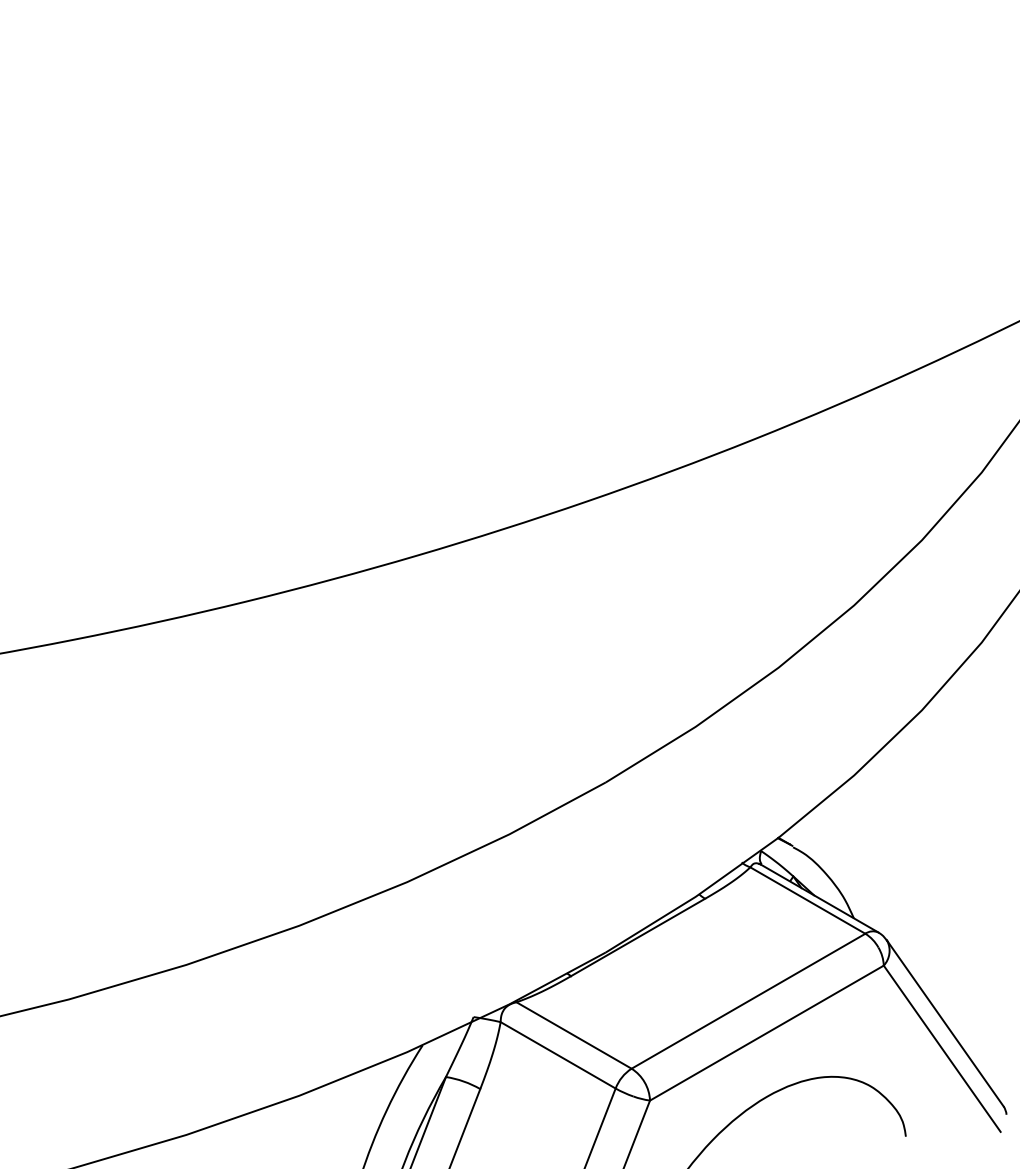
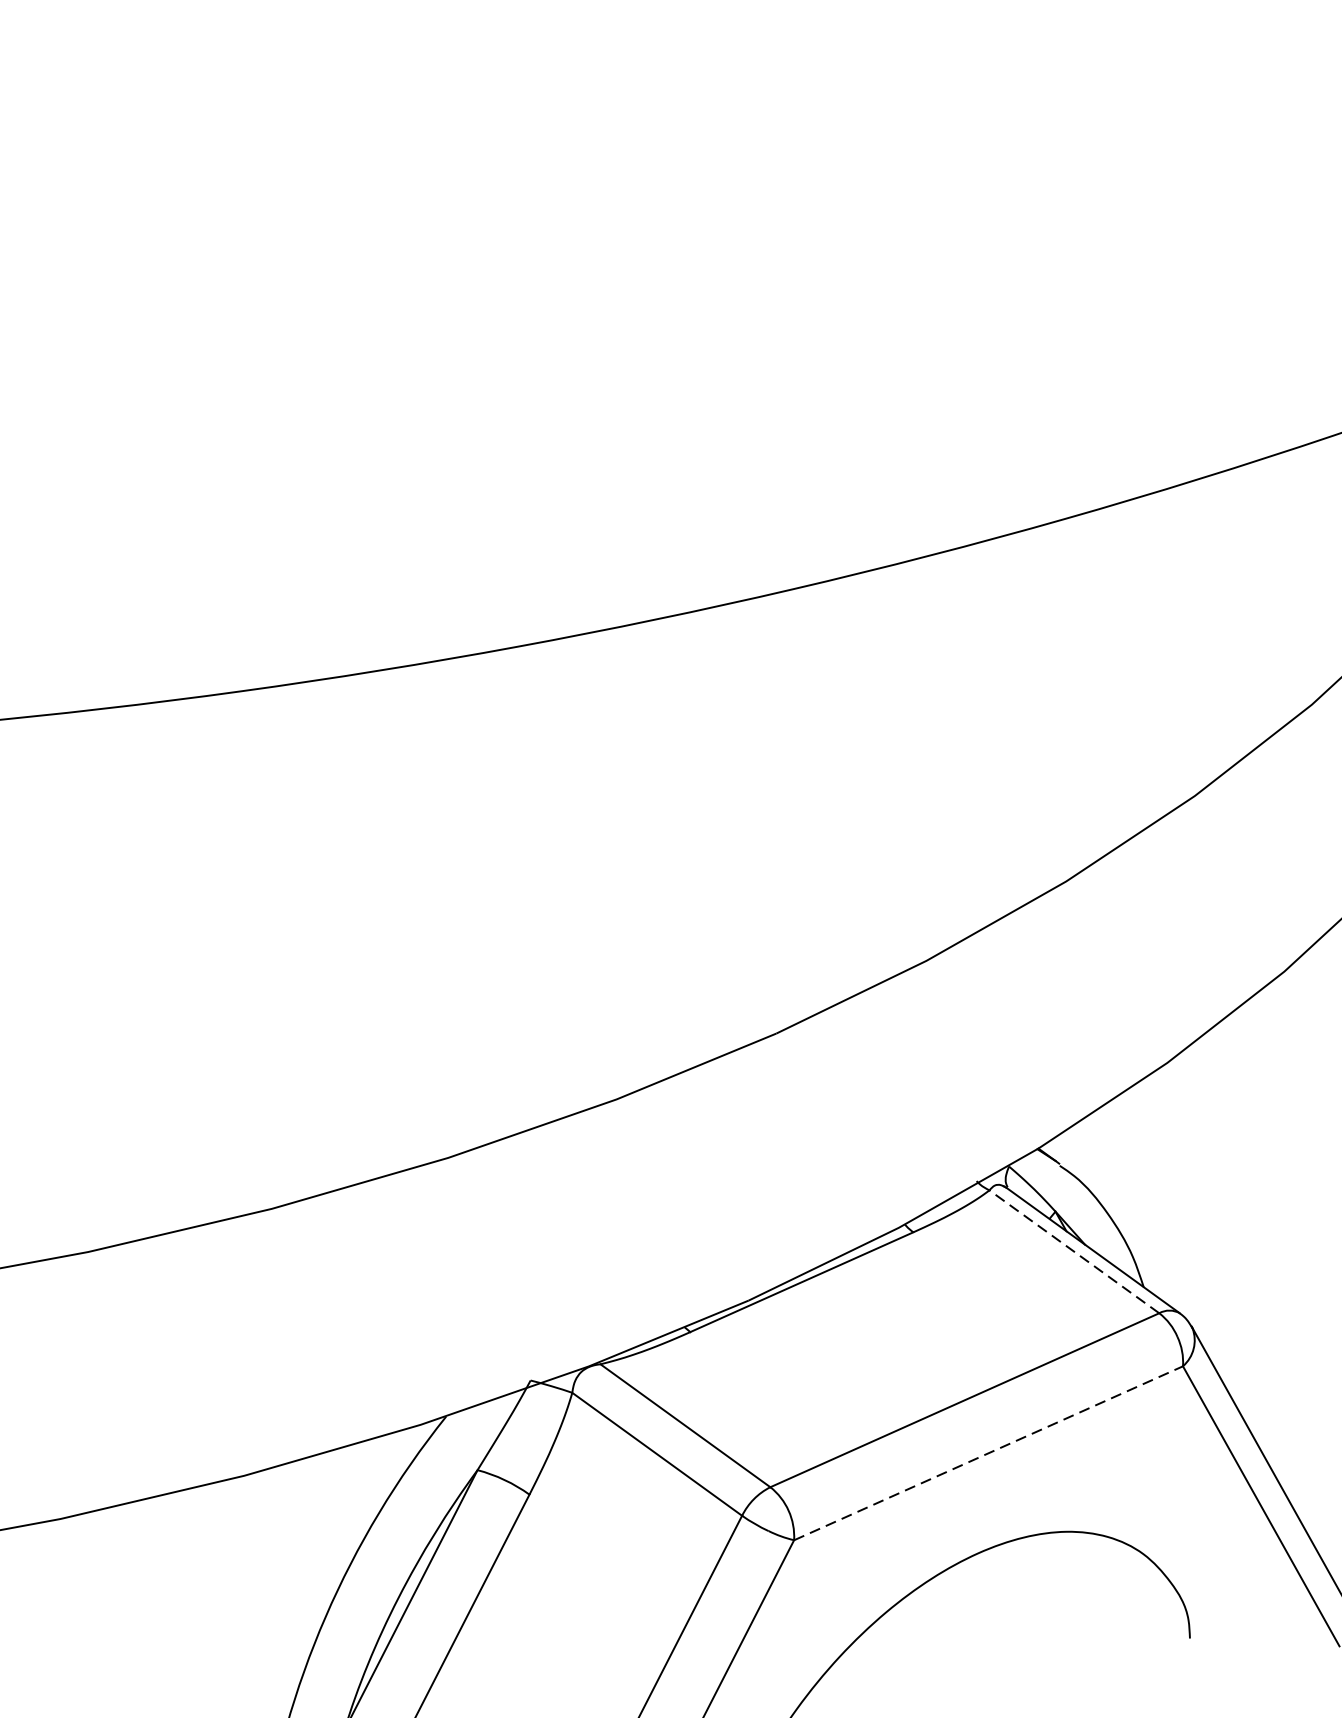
line: (807, 900) -> (1073, 1251), solid -> dashed
line: (766, 1033) -> (987, 1453), solid -> dashed

